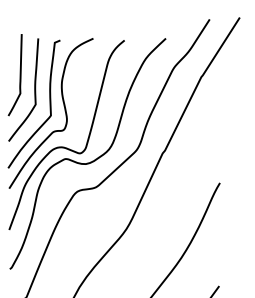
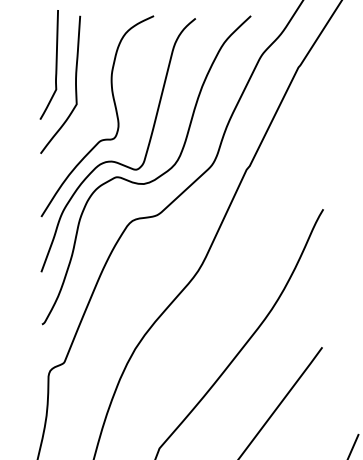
curve: (49, 103) -> (95, 103), removed

